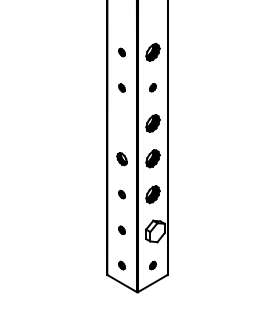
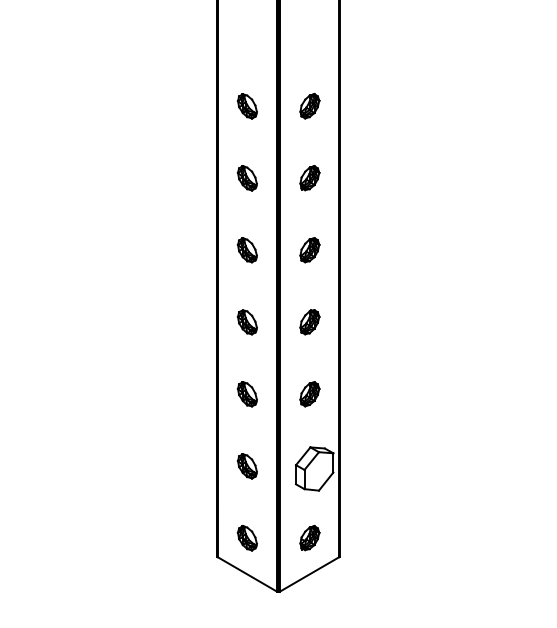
part: (121, 52) -> (246, 106), size x1.67
part: (152, 52) -> (308, 106), size x0.71
part: (121, 87) -> (246, 177), size x1.67
part: (152, 87) -> (308, 177), size x1.67
part: (121, 123) -> (246, 250), added
part: (152, 123) -> (308, 250), size x0.71
part: (152, 159) -> (308, 323), size x0.71
part: (121, 194) -> (246, 394), size x1.67
part: (152, 194) -> (308, 394), size x0.71
part: (121, 230) -> (246, 466), size x1.67
part: (121, 265) -> (246, 537), size x1.67
part: (152, 265) -> (308, 537), size x1.67

